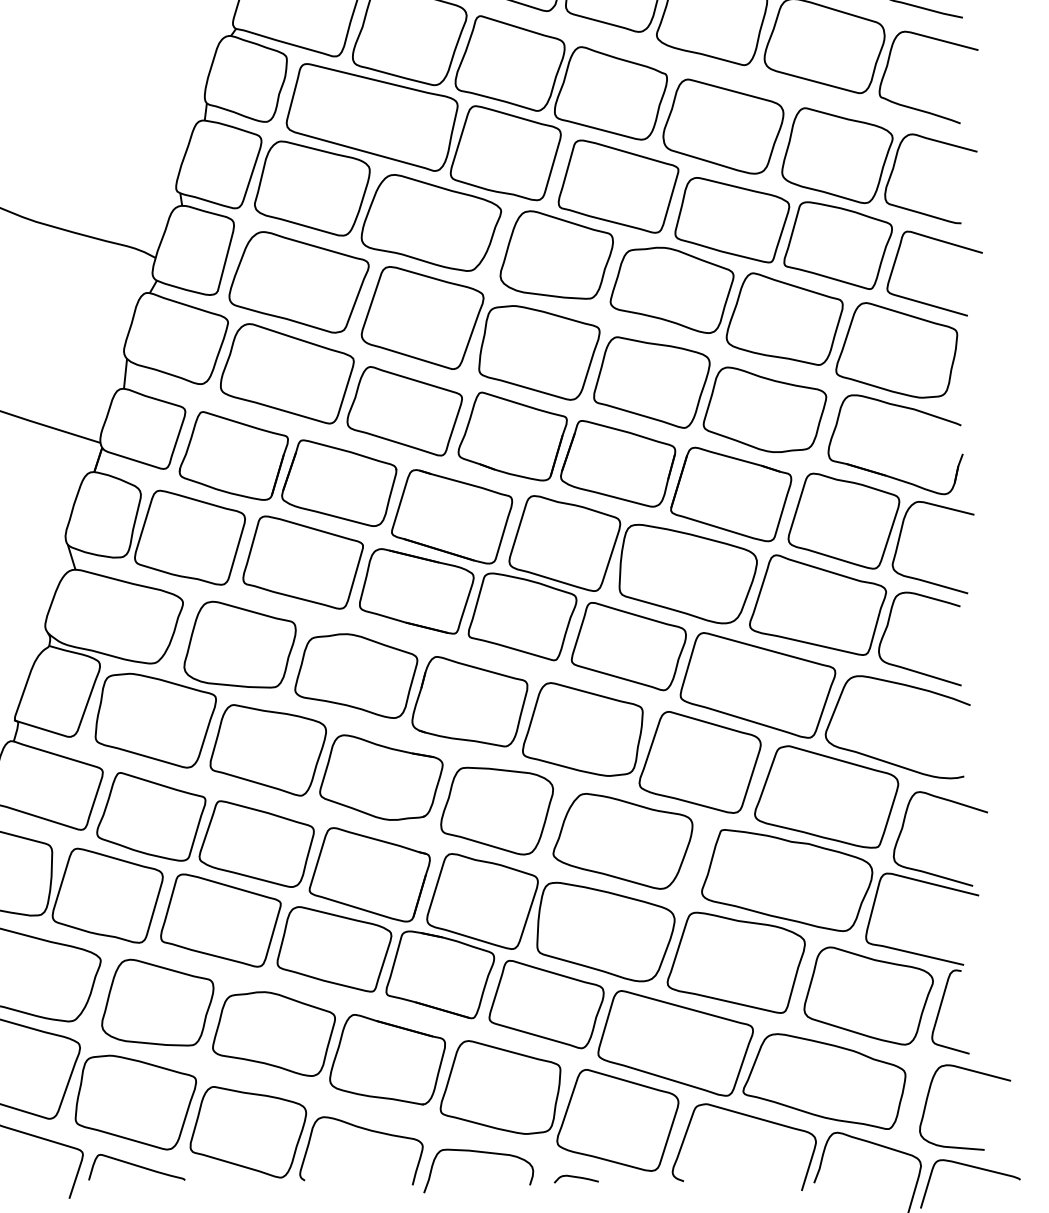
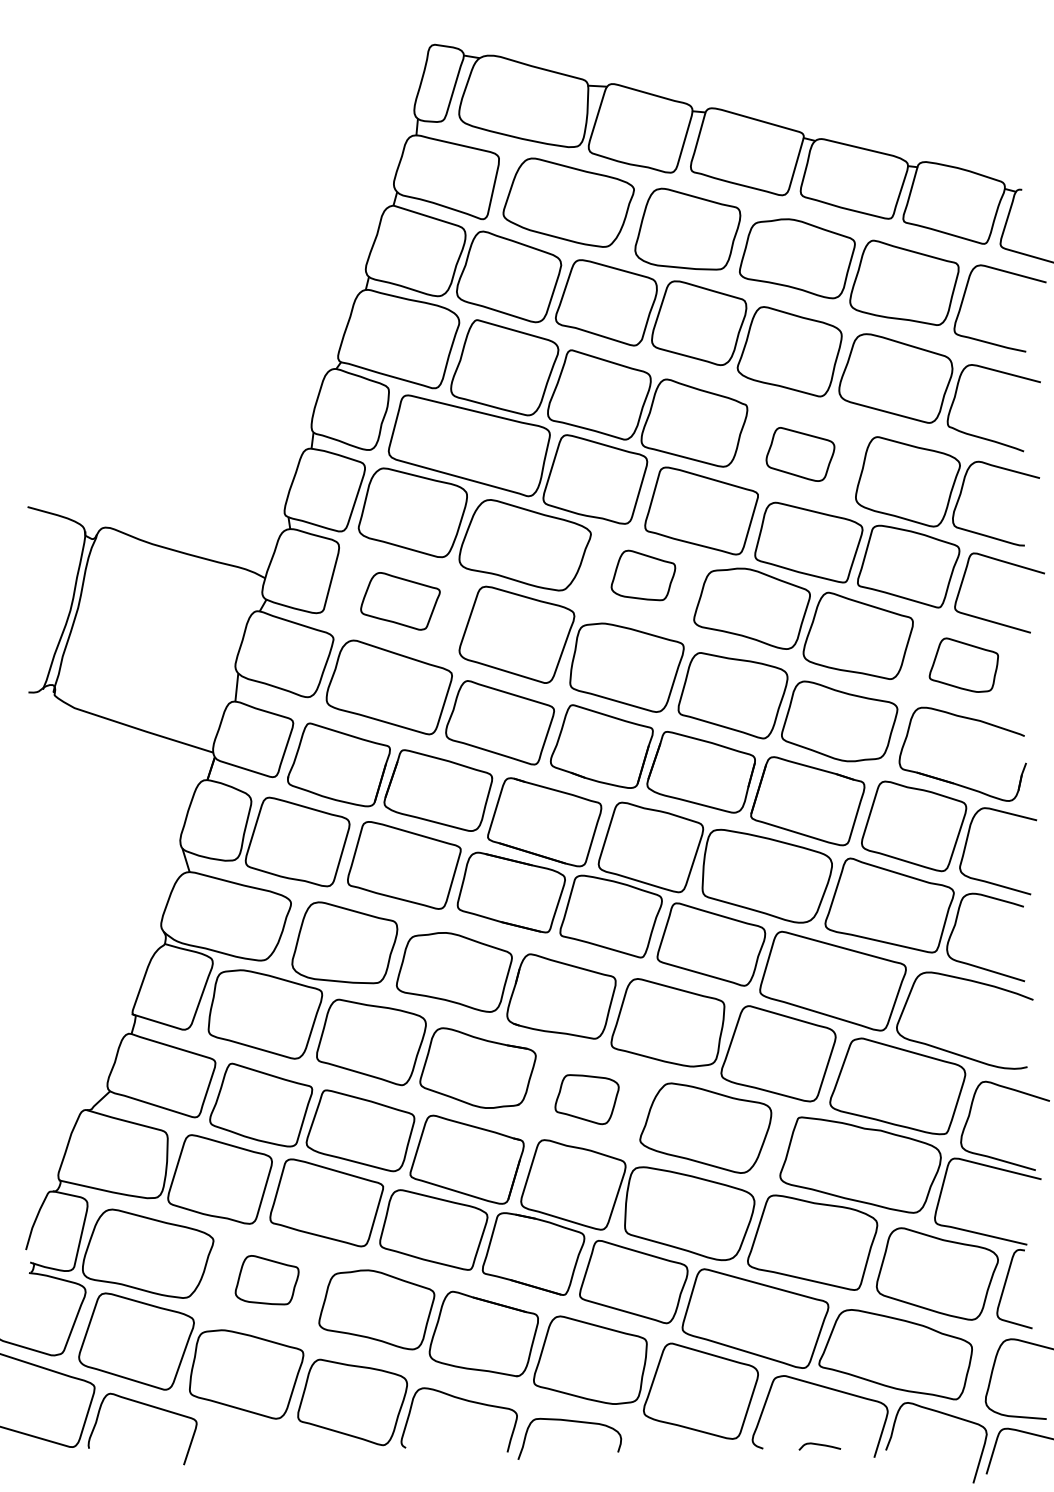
part: (723, 126) -> (800, 454), size x0.6
part: (556, 255) -> (643, 575), size x0.6
part: (299, 282) -> (400, 601), size x0.6
part: (896, 349) -> (963, 664), size x0.6
part: (496, 810) -> (586, 1099), size x0.6
part: (156, 1001) -> (266, 1279), size x0.6
curve: (136, 1166) -> (247, 1434), removed
curve: (576, 1177) -> (819, 1445), moved

